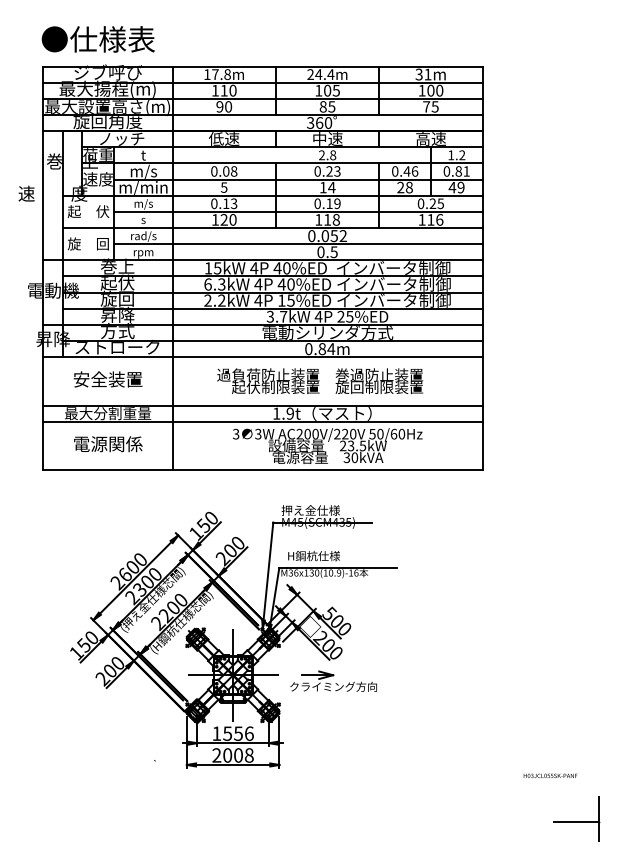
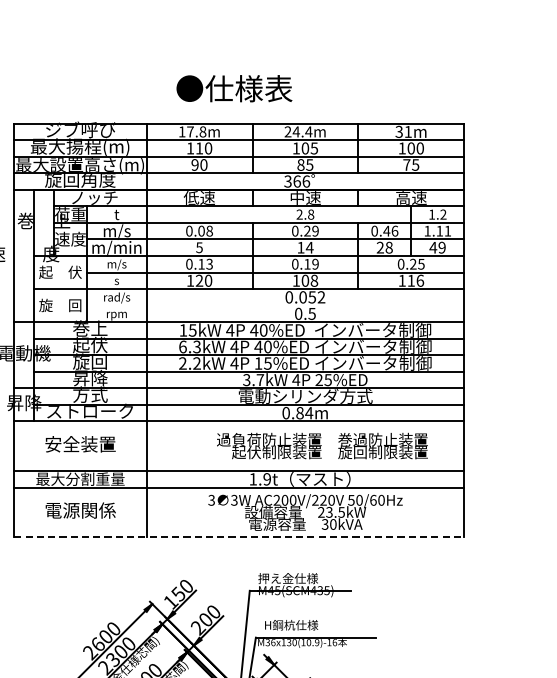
text: (97, 39) -> (233, 88), moved
text: (328, 122) -> (306, 181), 360 -> 366
text: (337, 171) -> (315, 231), 0.23 -> 0.29
text: (452, 171) -> (433, 231), 0.81 -> 1.11
text: (327, 219) -> (305, 280), 118 -> 108
line: (298, 244) -> (275, 306), removed
text: (320, 381) -> (322, 446), moved
line: (263, 470) -> (239, 537), solid -> dashed

